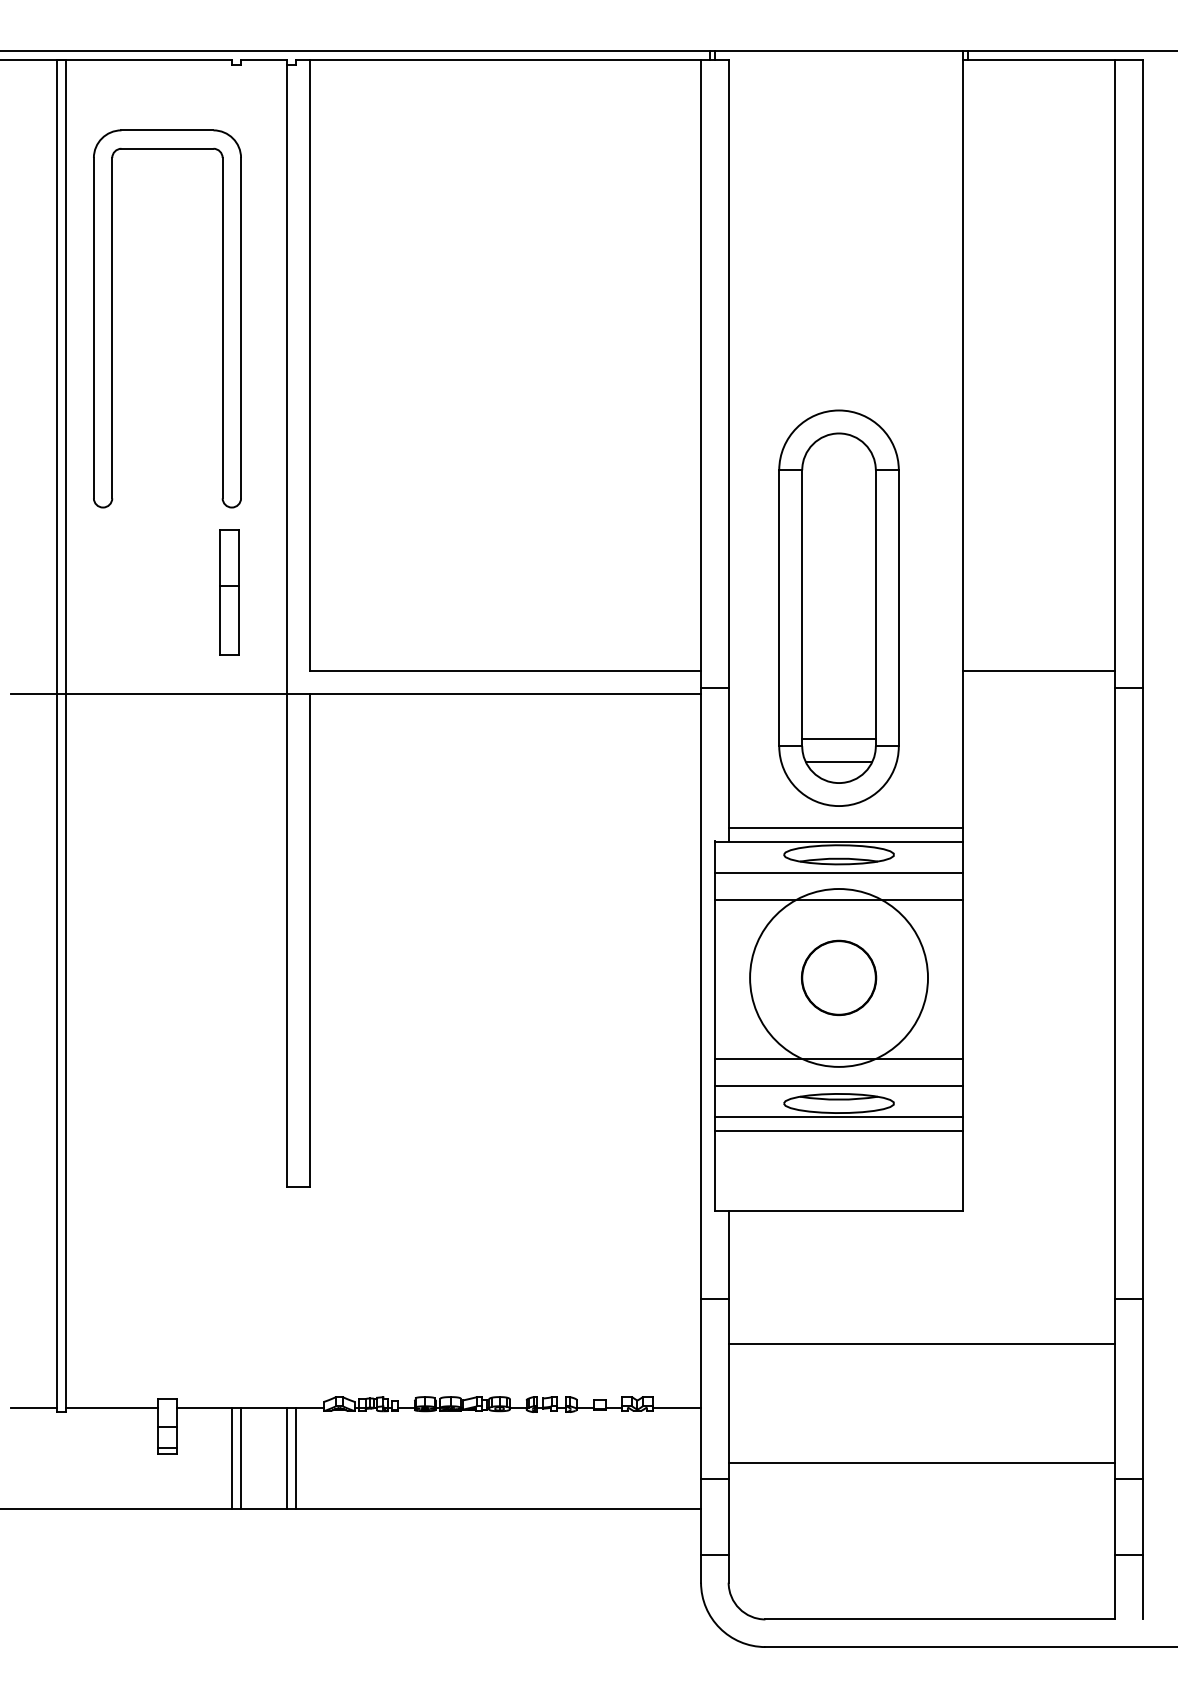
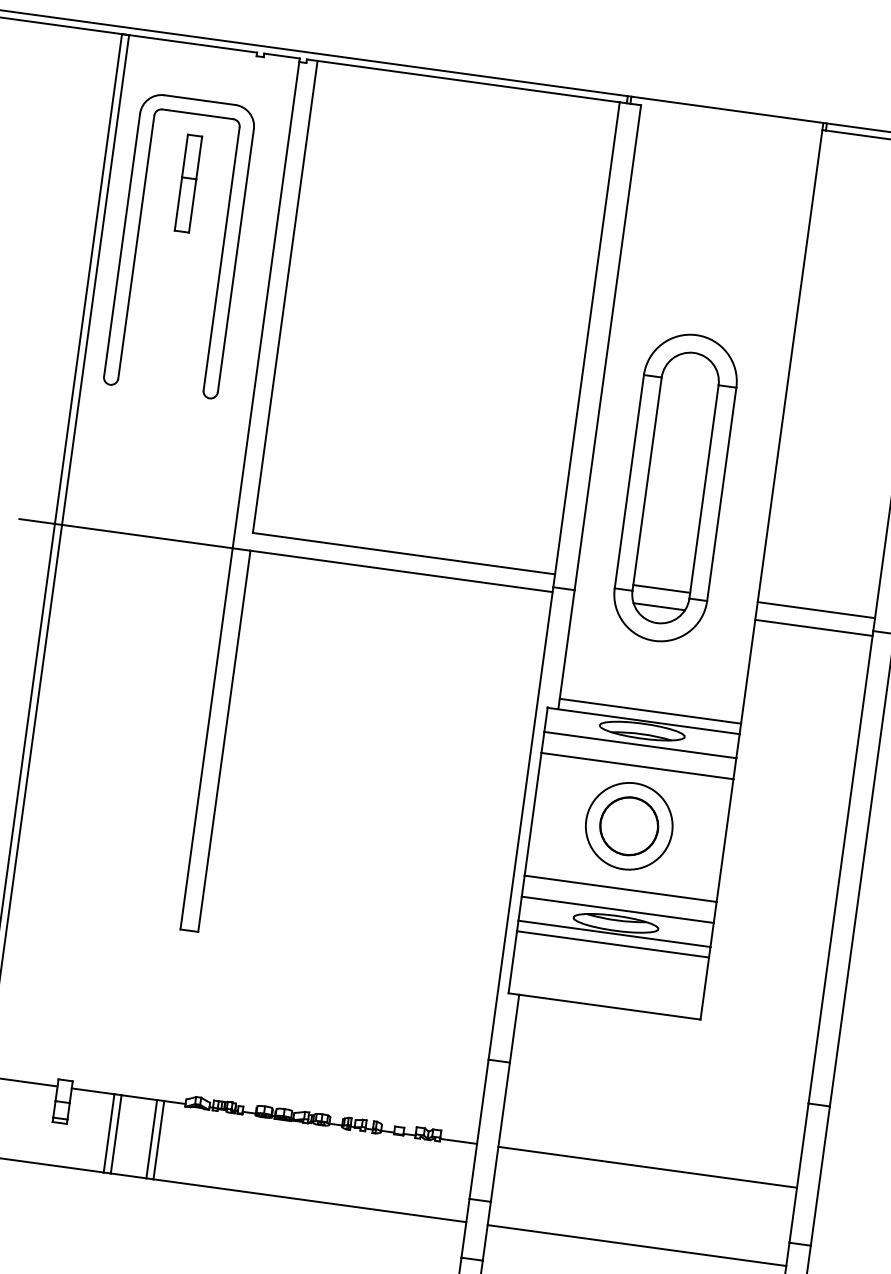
part: (229, 592) -> (188, 183), moved
part: (838, 607) -> (675, 487), moved
line: (1039, 693) -> (814, 627), added
circle: (838, 977) -> (628, 825), size x0.62
line: (921, 1343) -> (647, 1167), moved
line: (921, 1463) -> (636, 1245), moved

